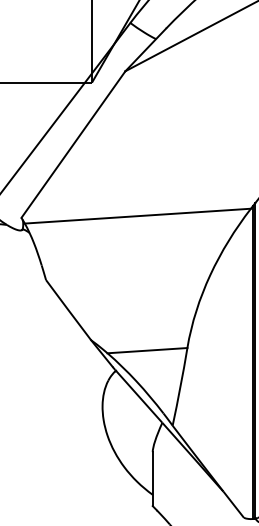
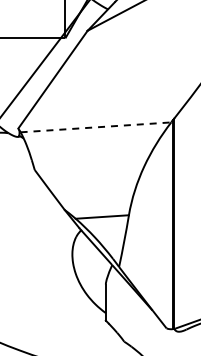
line: (138, 216) -> (96, 127), solid -> dashed

